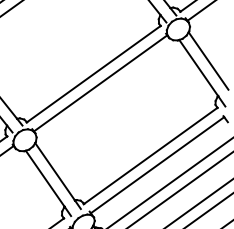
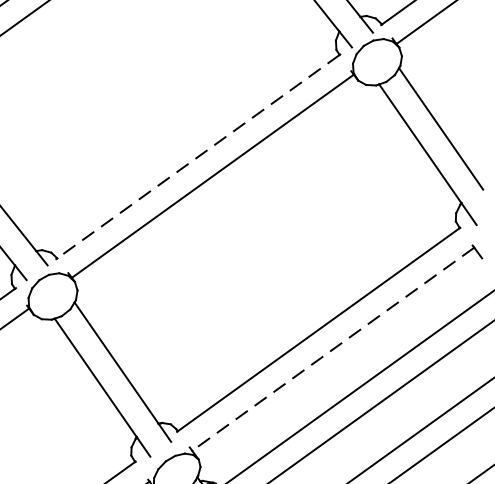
line: (93, 74) -> (197, 157), solid -> dashed
line: (157, 165) -> (333, 349), solid -> dashed

